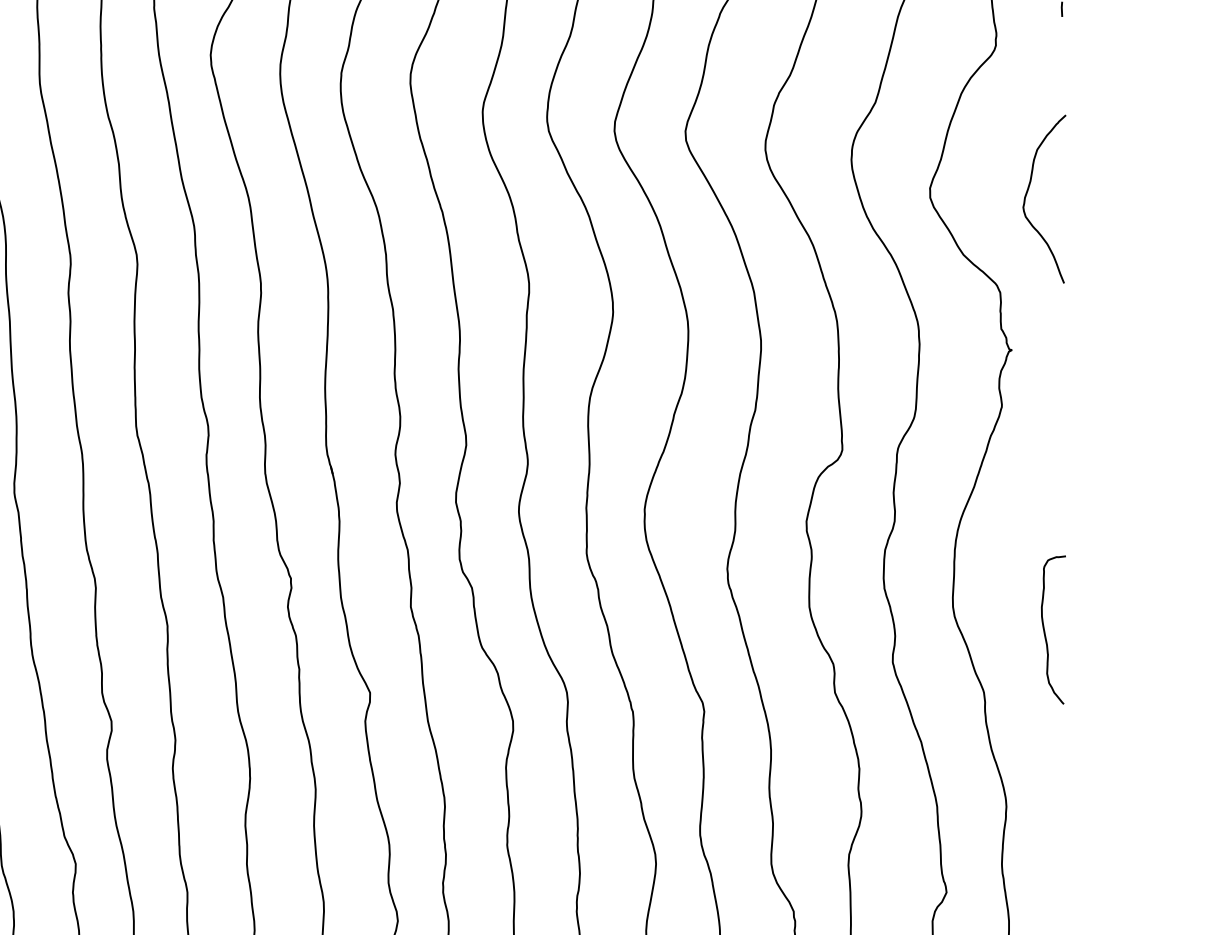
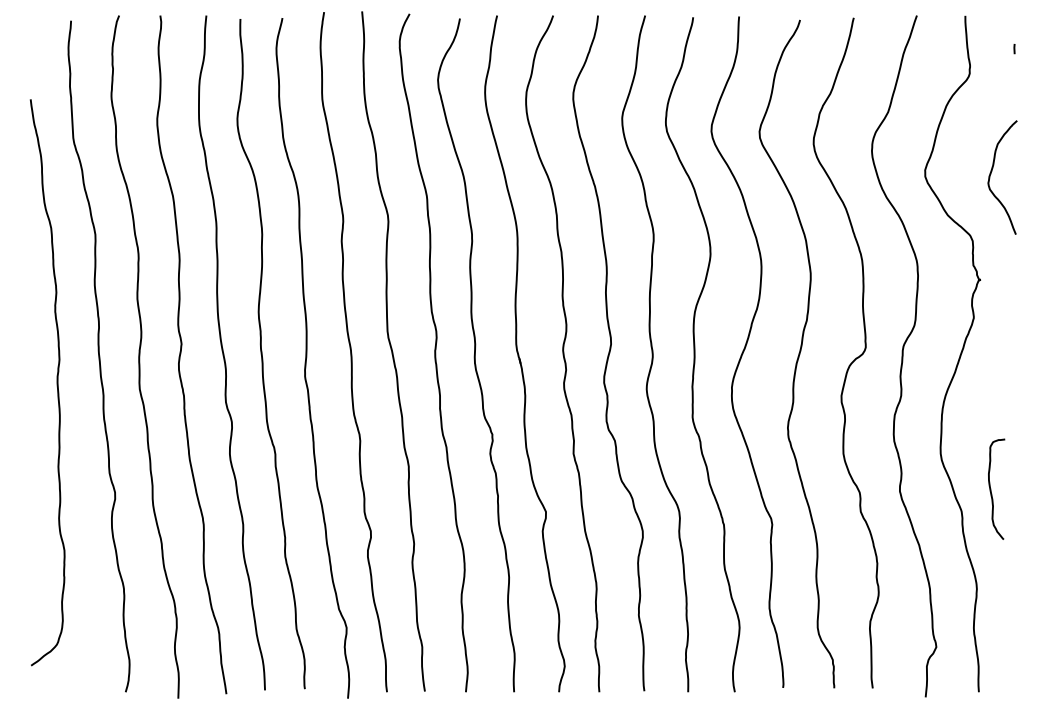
curve: (1045, 628) -> (991, 488), moved

